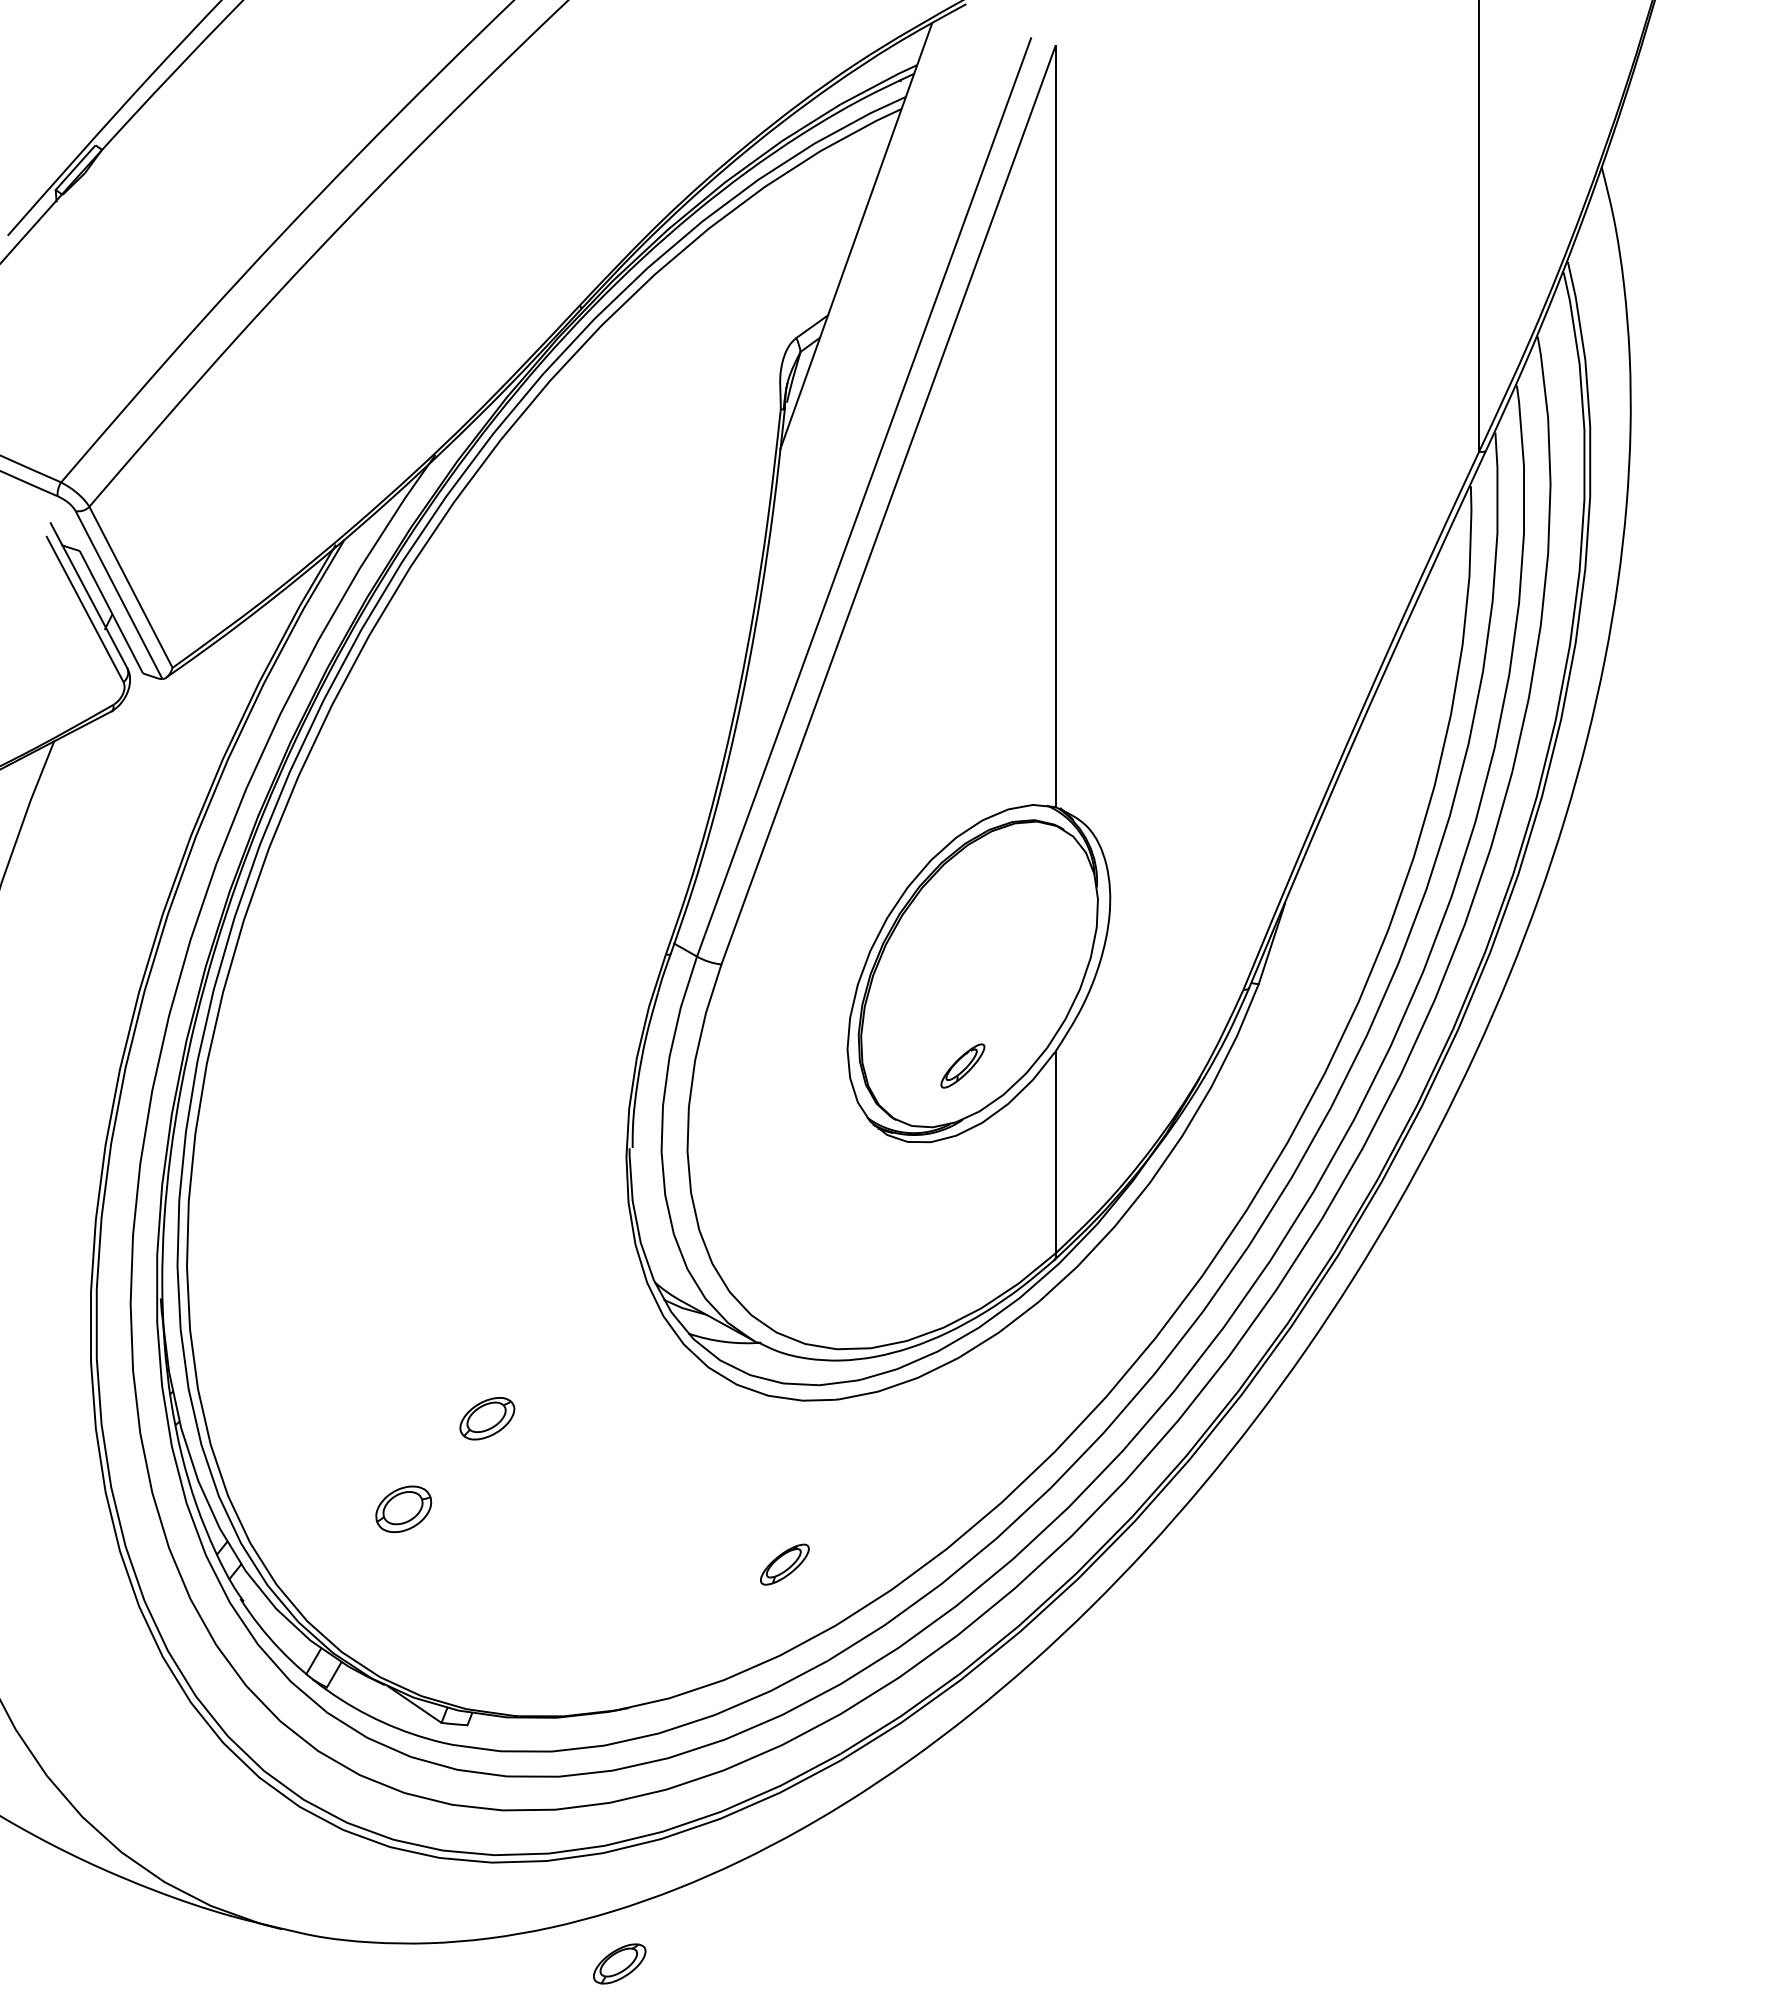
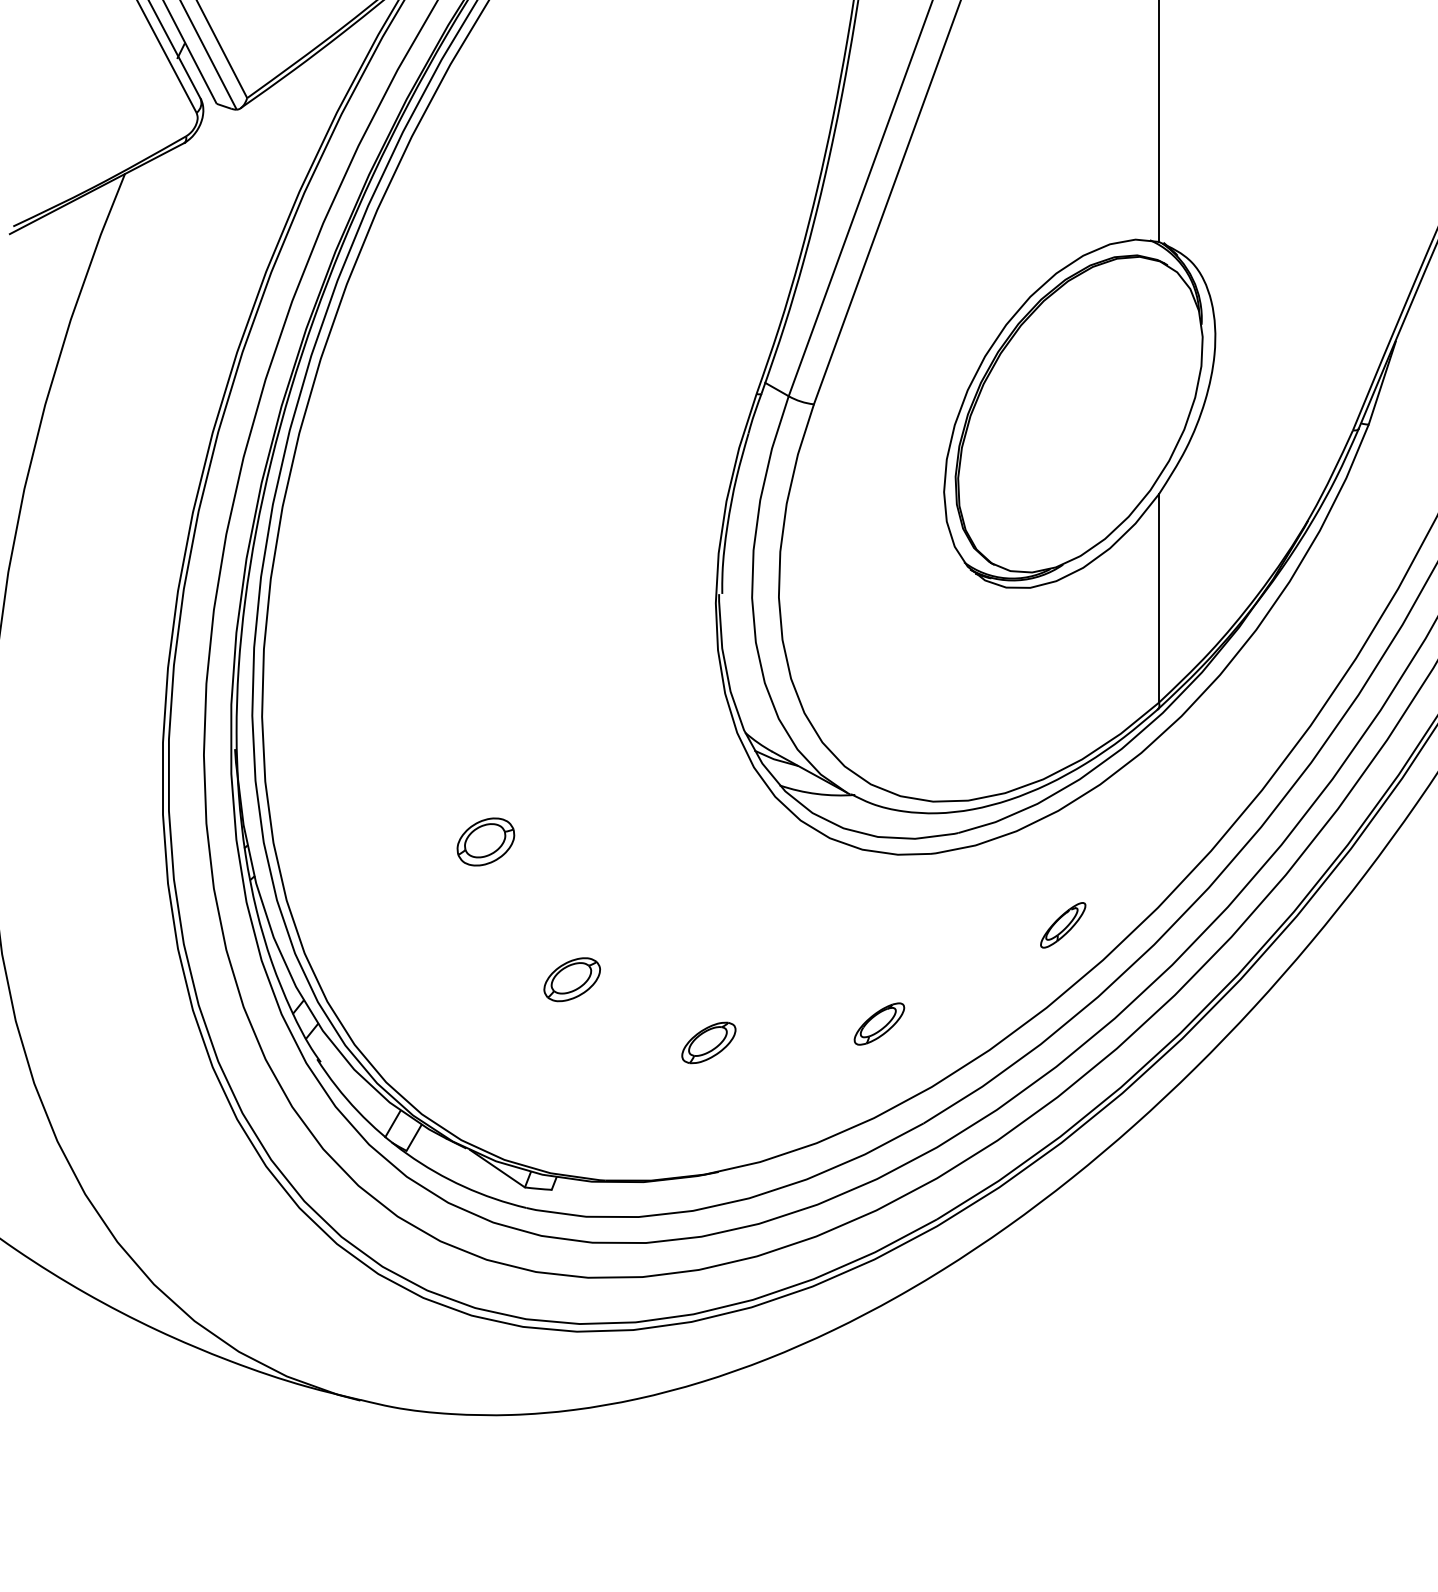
part: (962, 1065) -> (1062, 924), moved
part: (487, 1418) -> (572, 979), moved
part: (403, 1508) -> (485, 841), moved
part: (619, 1963) -> (708, 1042), moved

